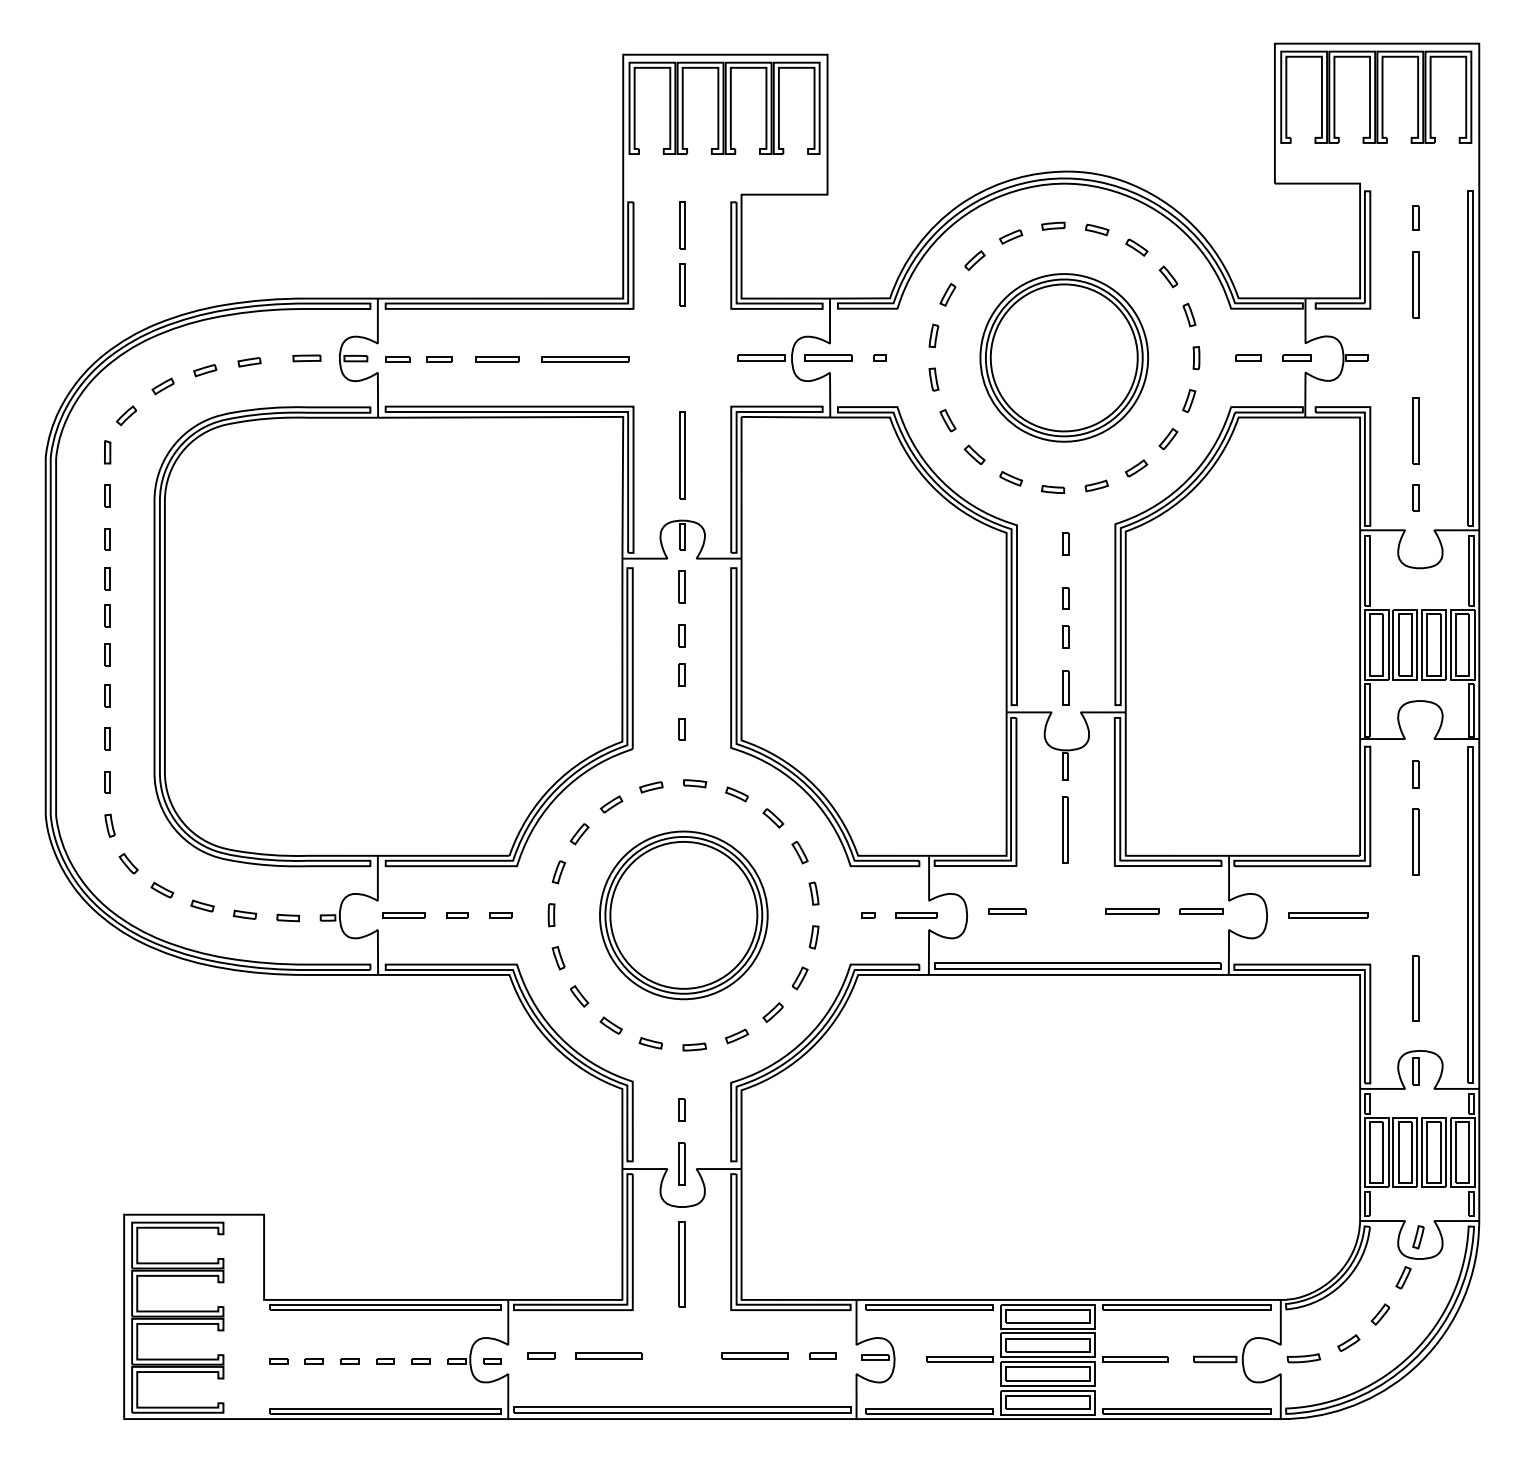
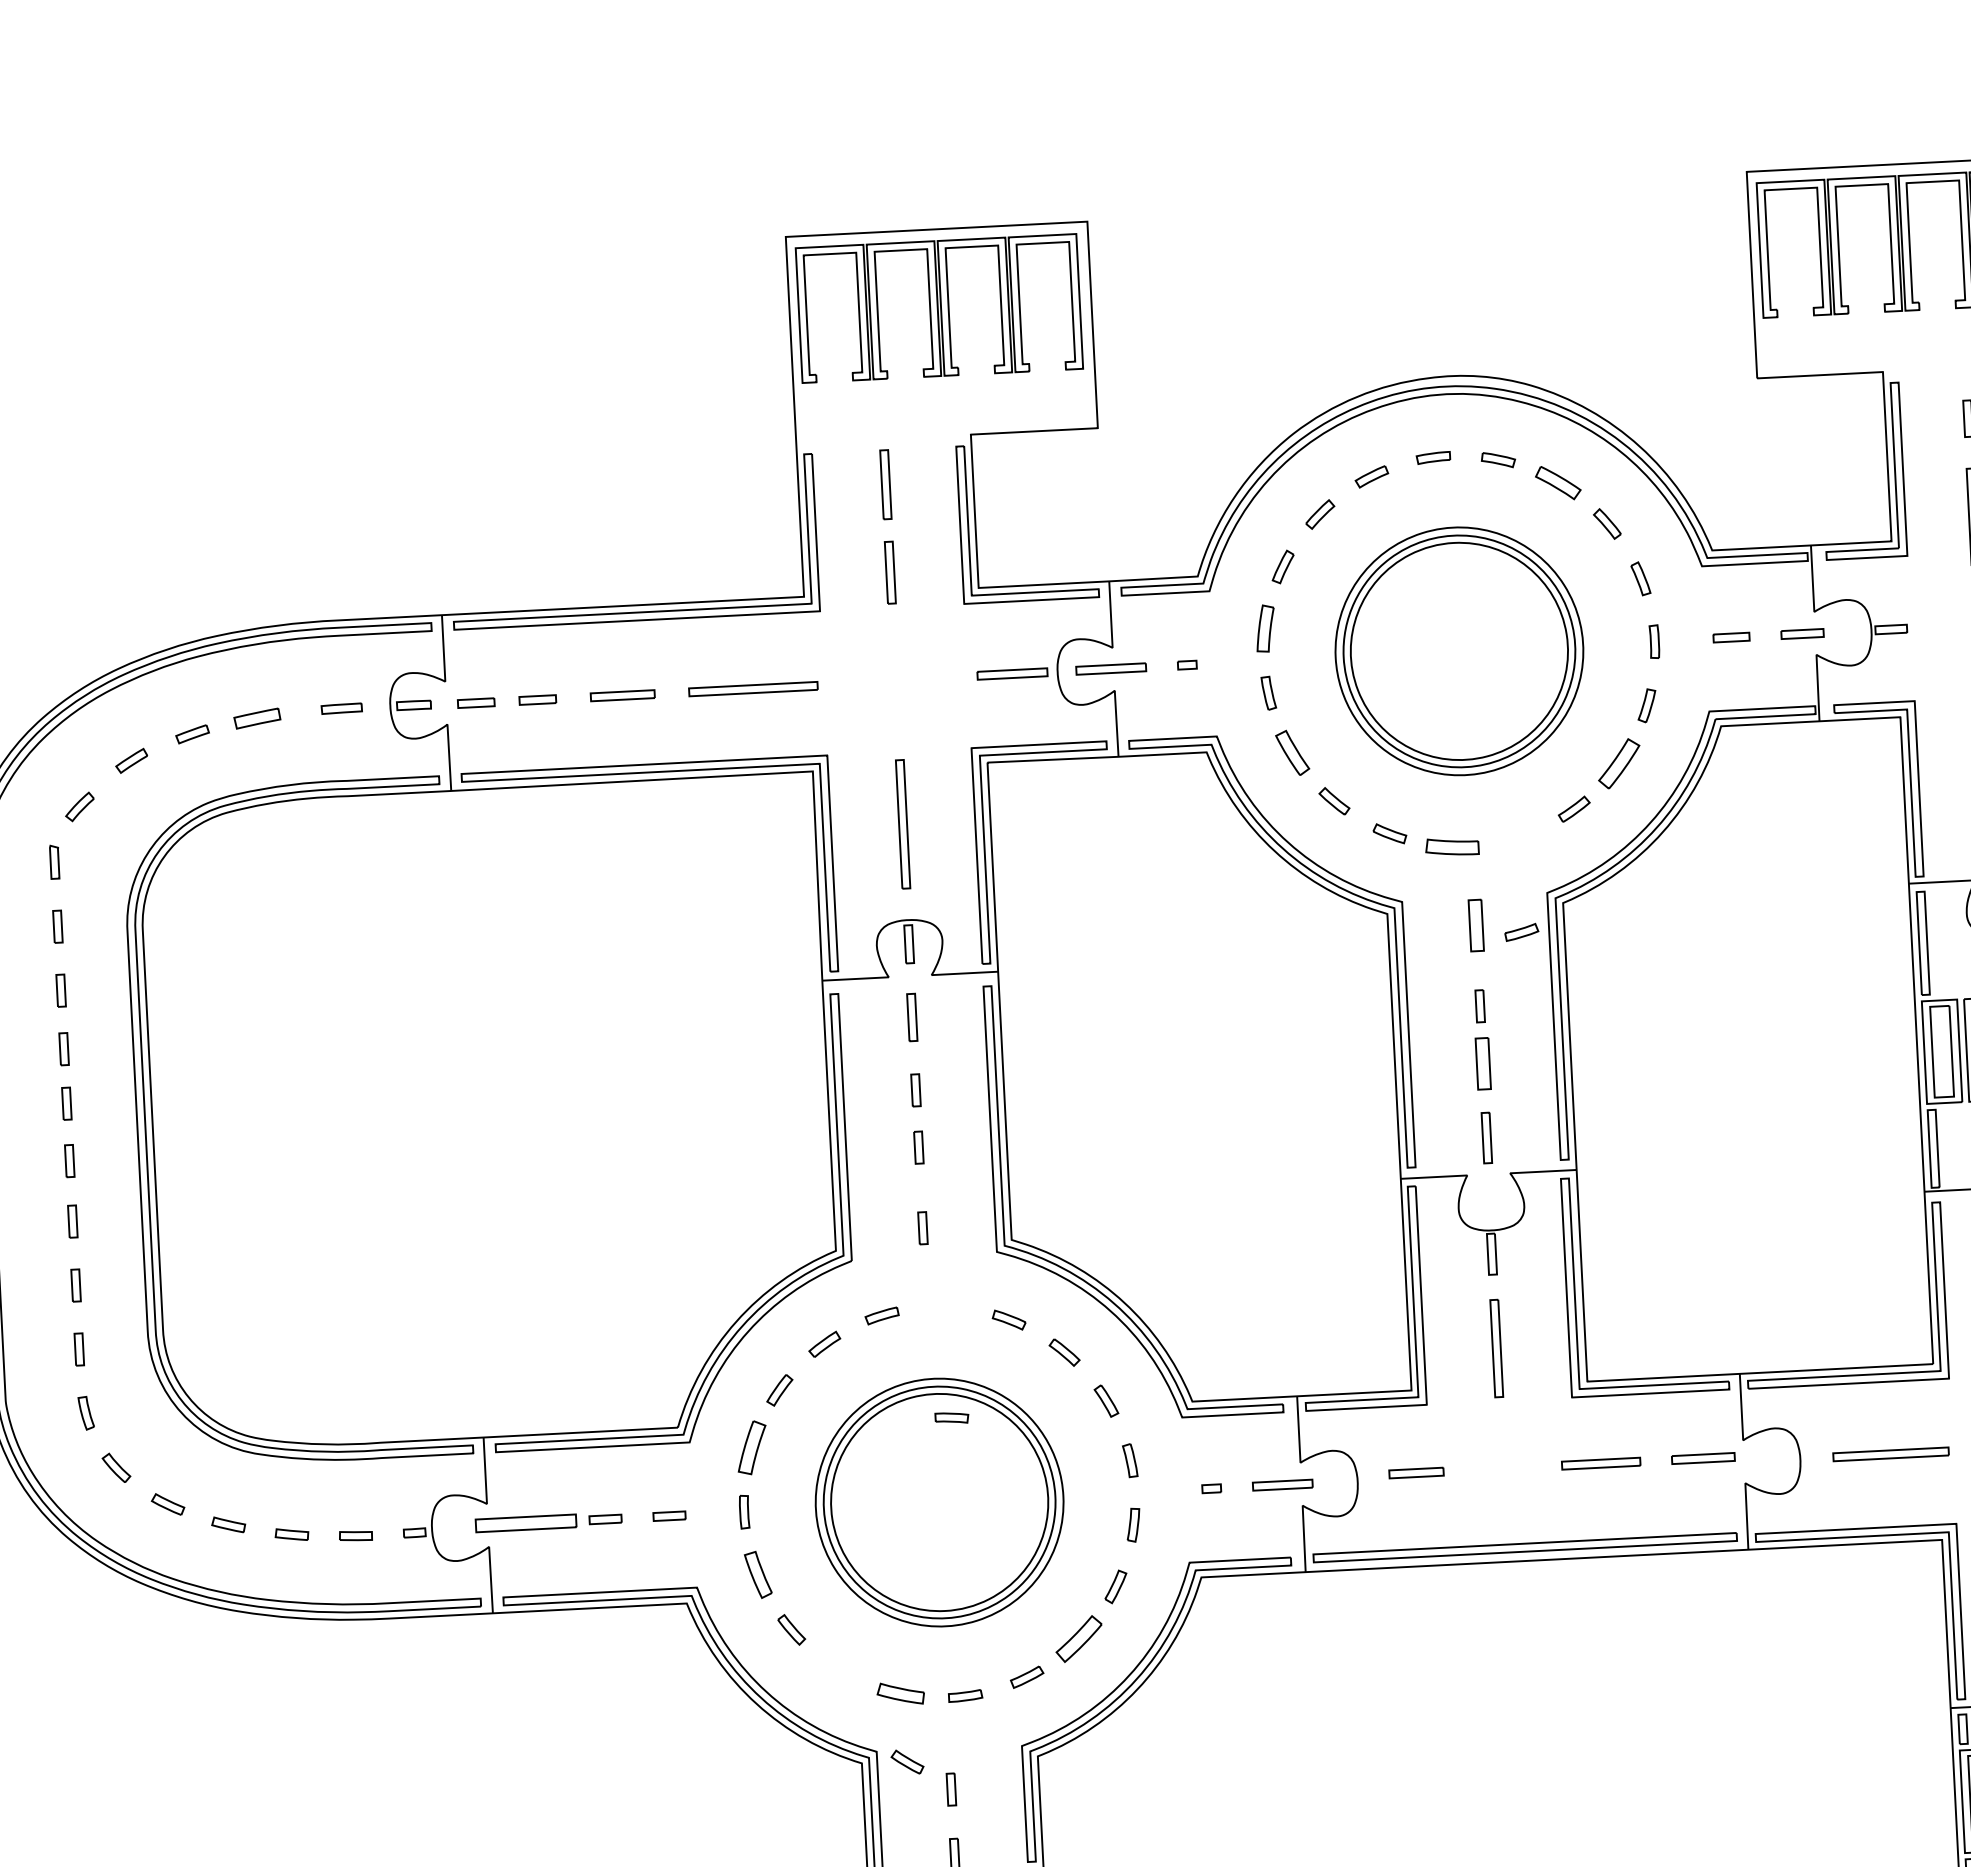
part: (1136, 247) -> (1557, 483), size x1.4
part: (933, 335) -> (1264, 628), size x1.4
part: (249, 362) -> (257, 719), size x1.4
part: (947, 420) -> (1291, 752), size x1.4
part: (1168, 438) -> (1619, 762), size x1.6
part: (1096, 485) -> (1521, 931), moved
part: (1053, 488) -> (1453, 844), size x1.6
part: (1065, 543) -> (1475, 925), size x1.6
part: (1065, 636) -> (1482, 1062), size x1.6
part: (695, 783) -> (952, 1417), moved
part: (558, 872) -> (751, 1448), size x1.6
part: (403, 915) -> (525, 1523), size x1.6
part: (558, 958) -> (757, 1575), size x1.4
part: (772, 1012) -> (1077, 1639), size x1.6
part: (610, 1025) -> (906, 1761), moved
part: (650, 1043) -> (900, 1694), size x1.4

